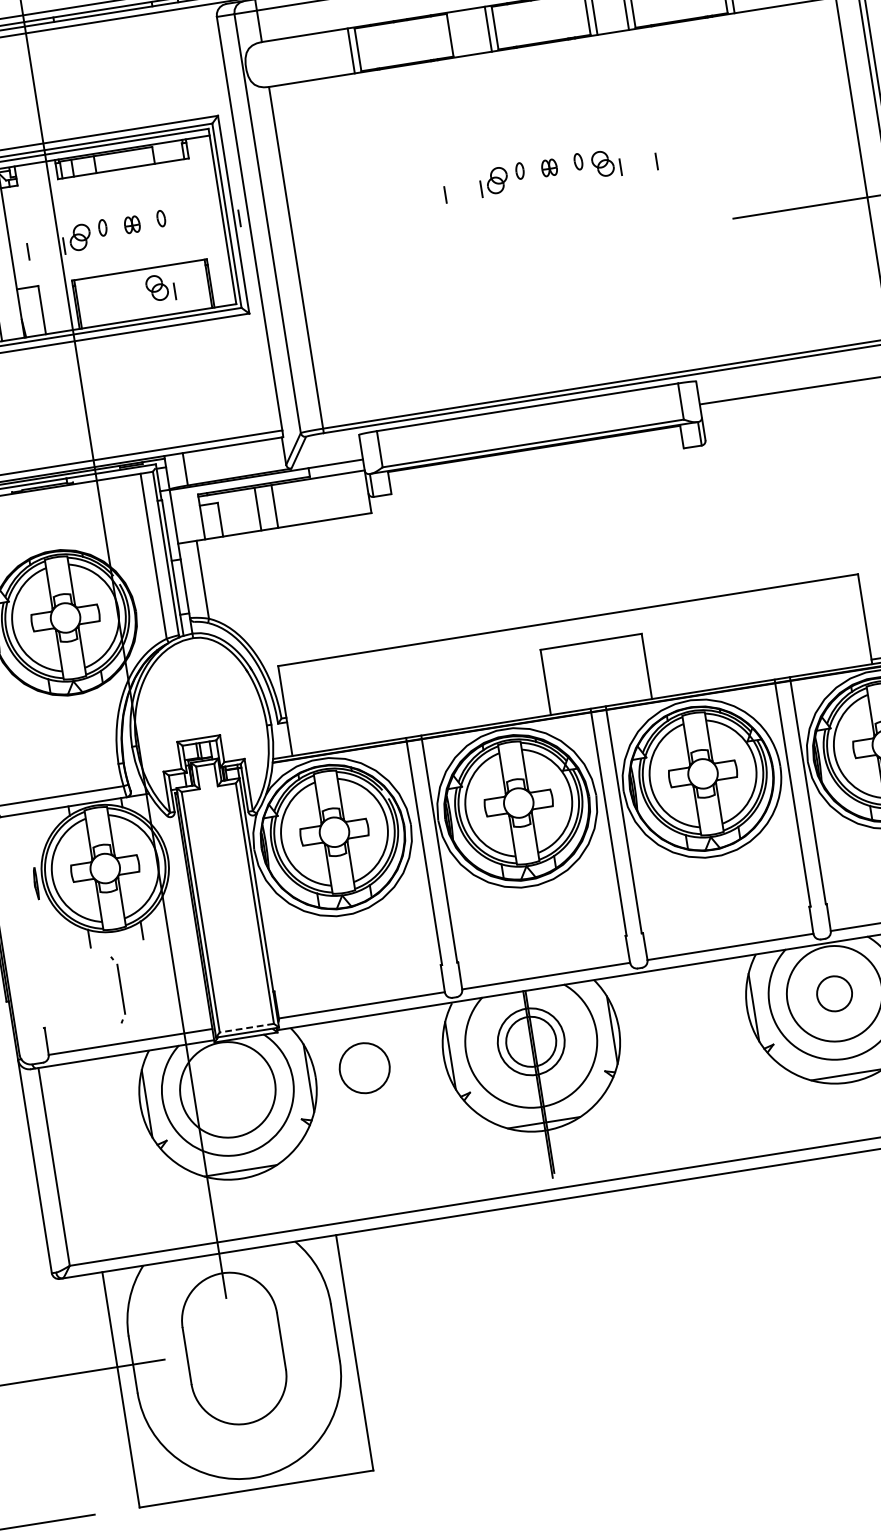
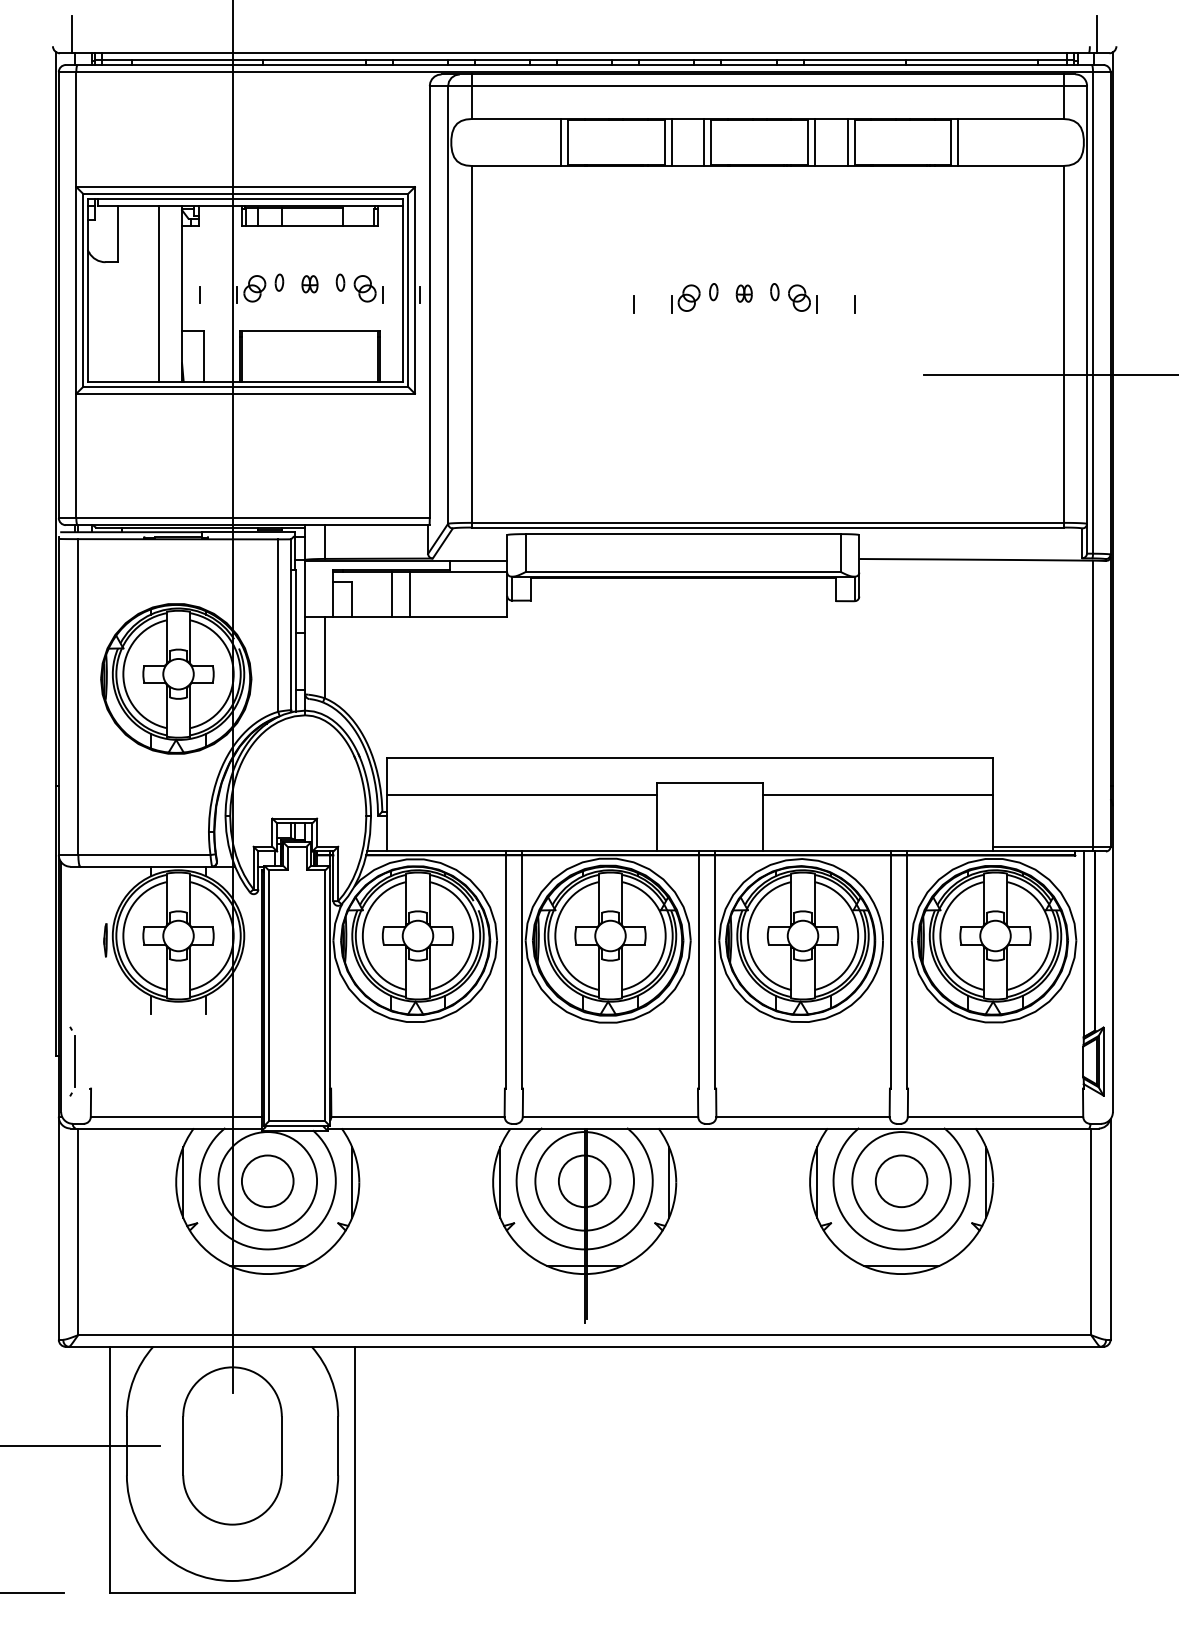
line: (456, 34) -> (671, 142), added
part: (160, 288) -> (368, 289), moved
line: (754, 627) -> (878, 795), added
line: (413, 681) -> (522, 795), added
part: (118, 989) -> (72, 1061), moved
circle: (834, 993) -> (901, 1181), size x1.43
line: (246, 1028) -> (296, 1121), dashed -> solid
circle: (531, 1042) -> (584, 1181), size x1.43
circle: (364, 1067) -> (267, 1180), moved

